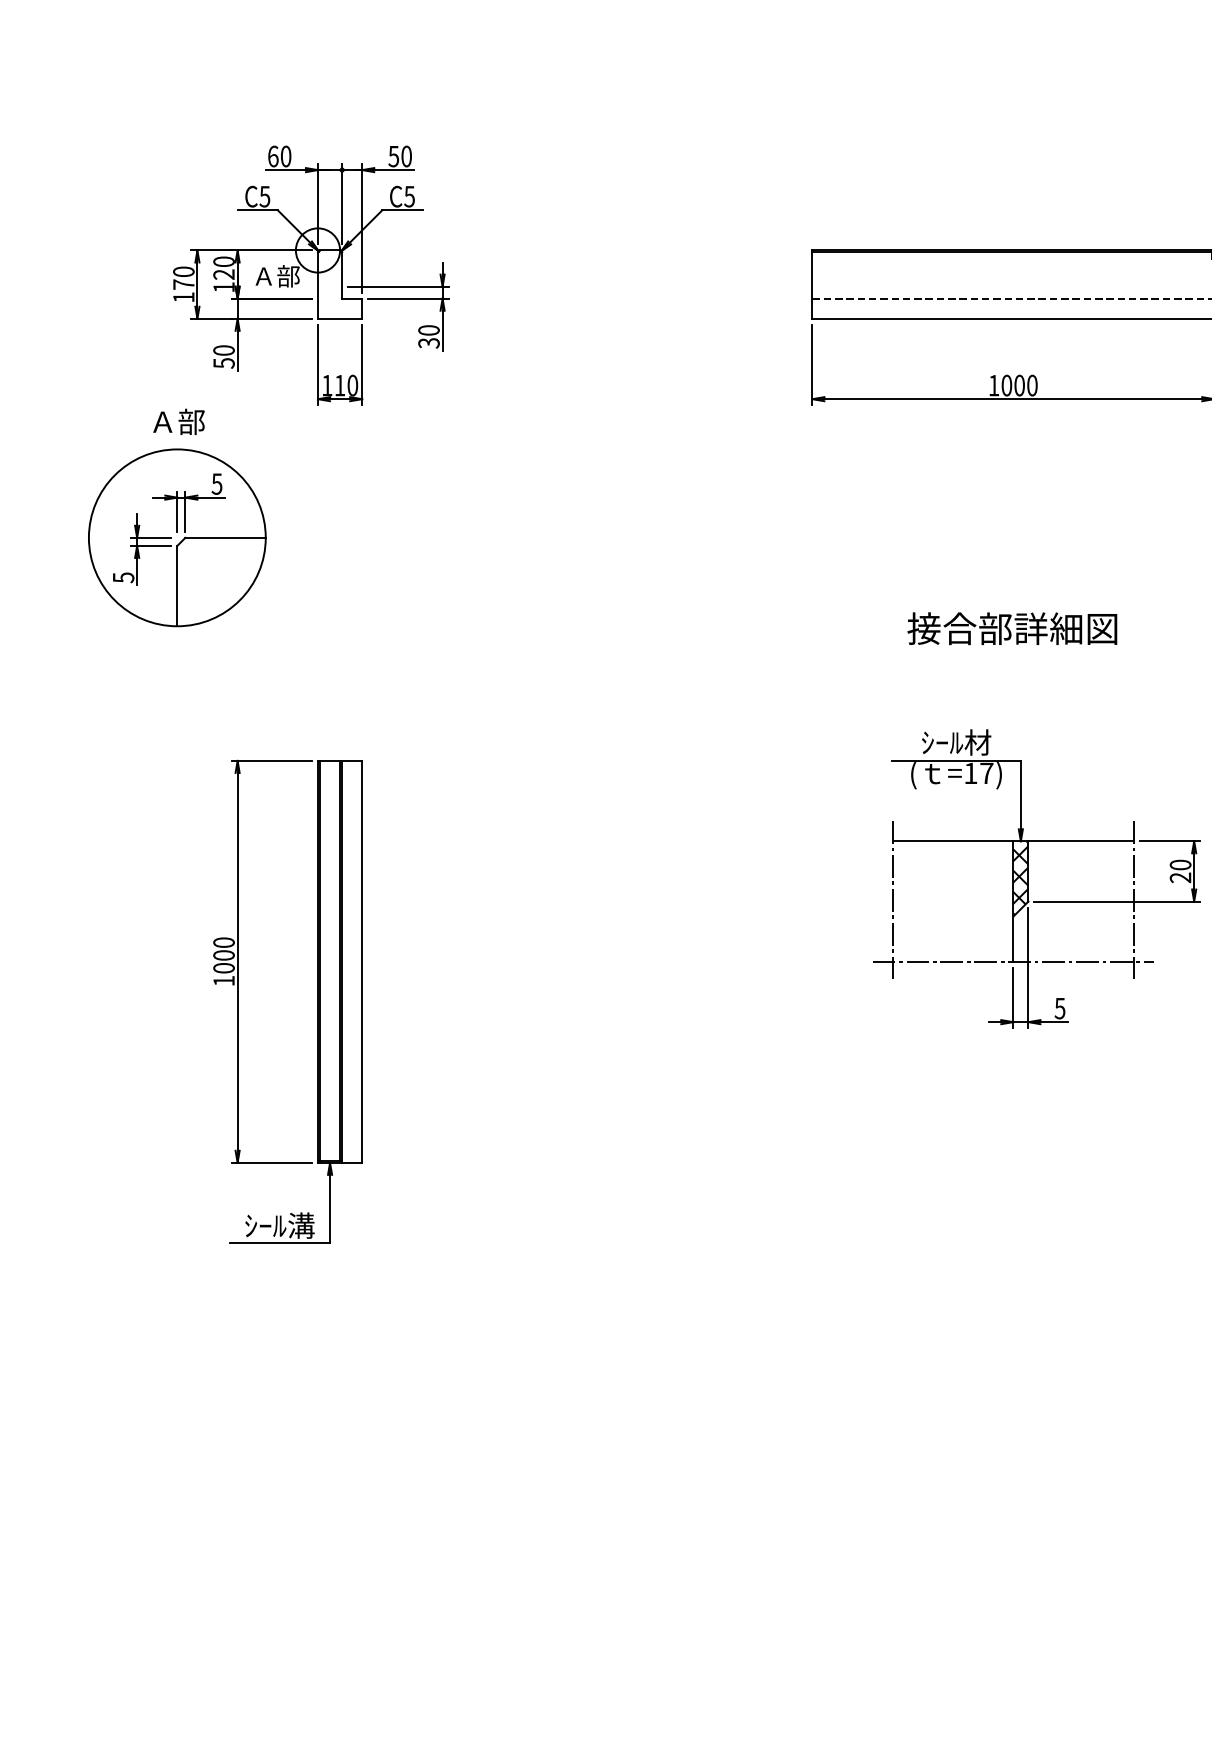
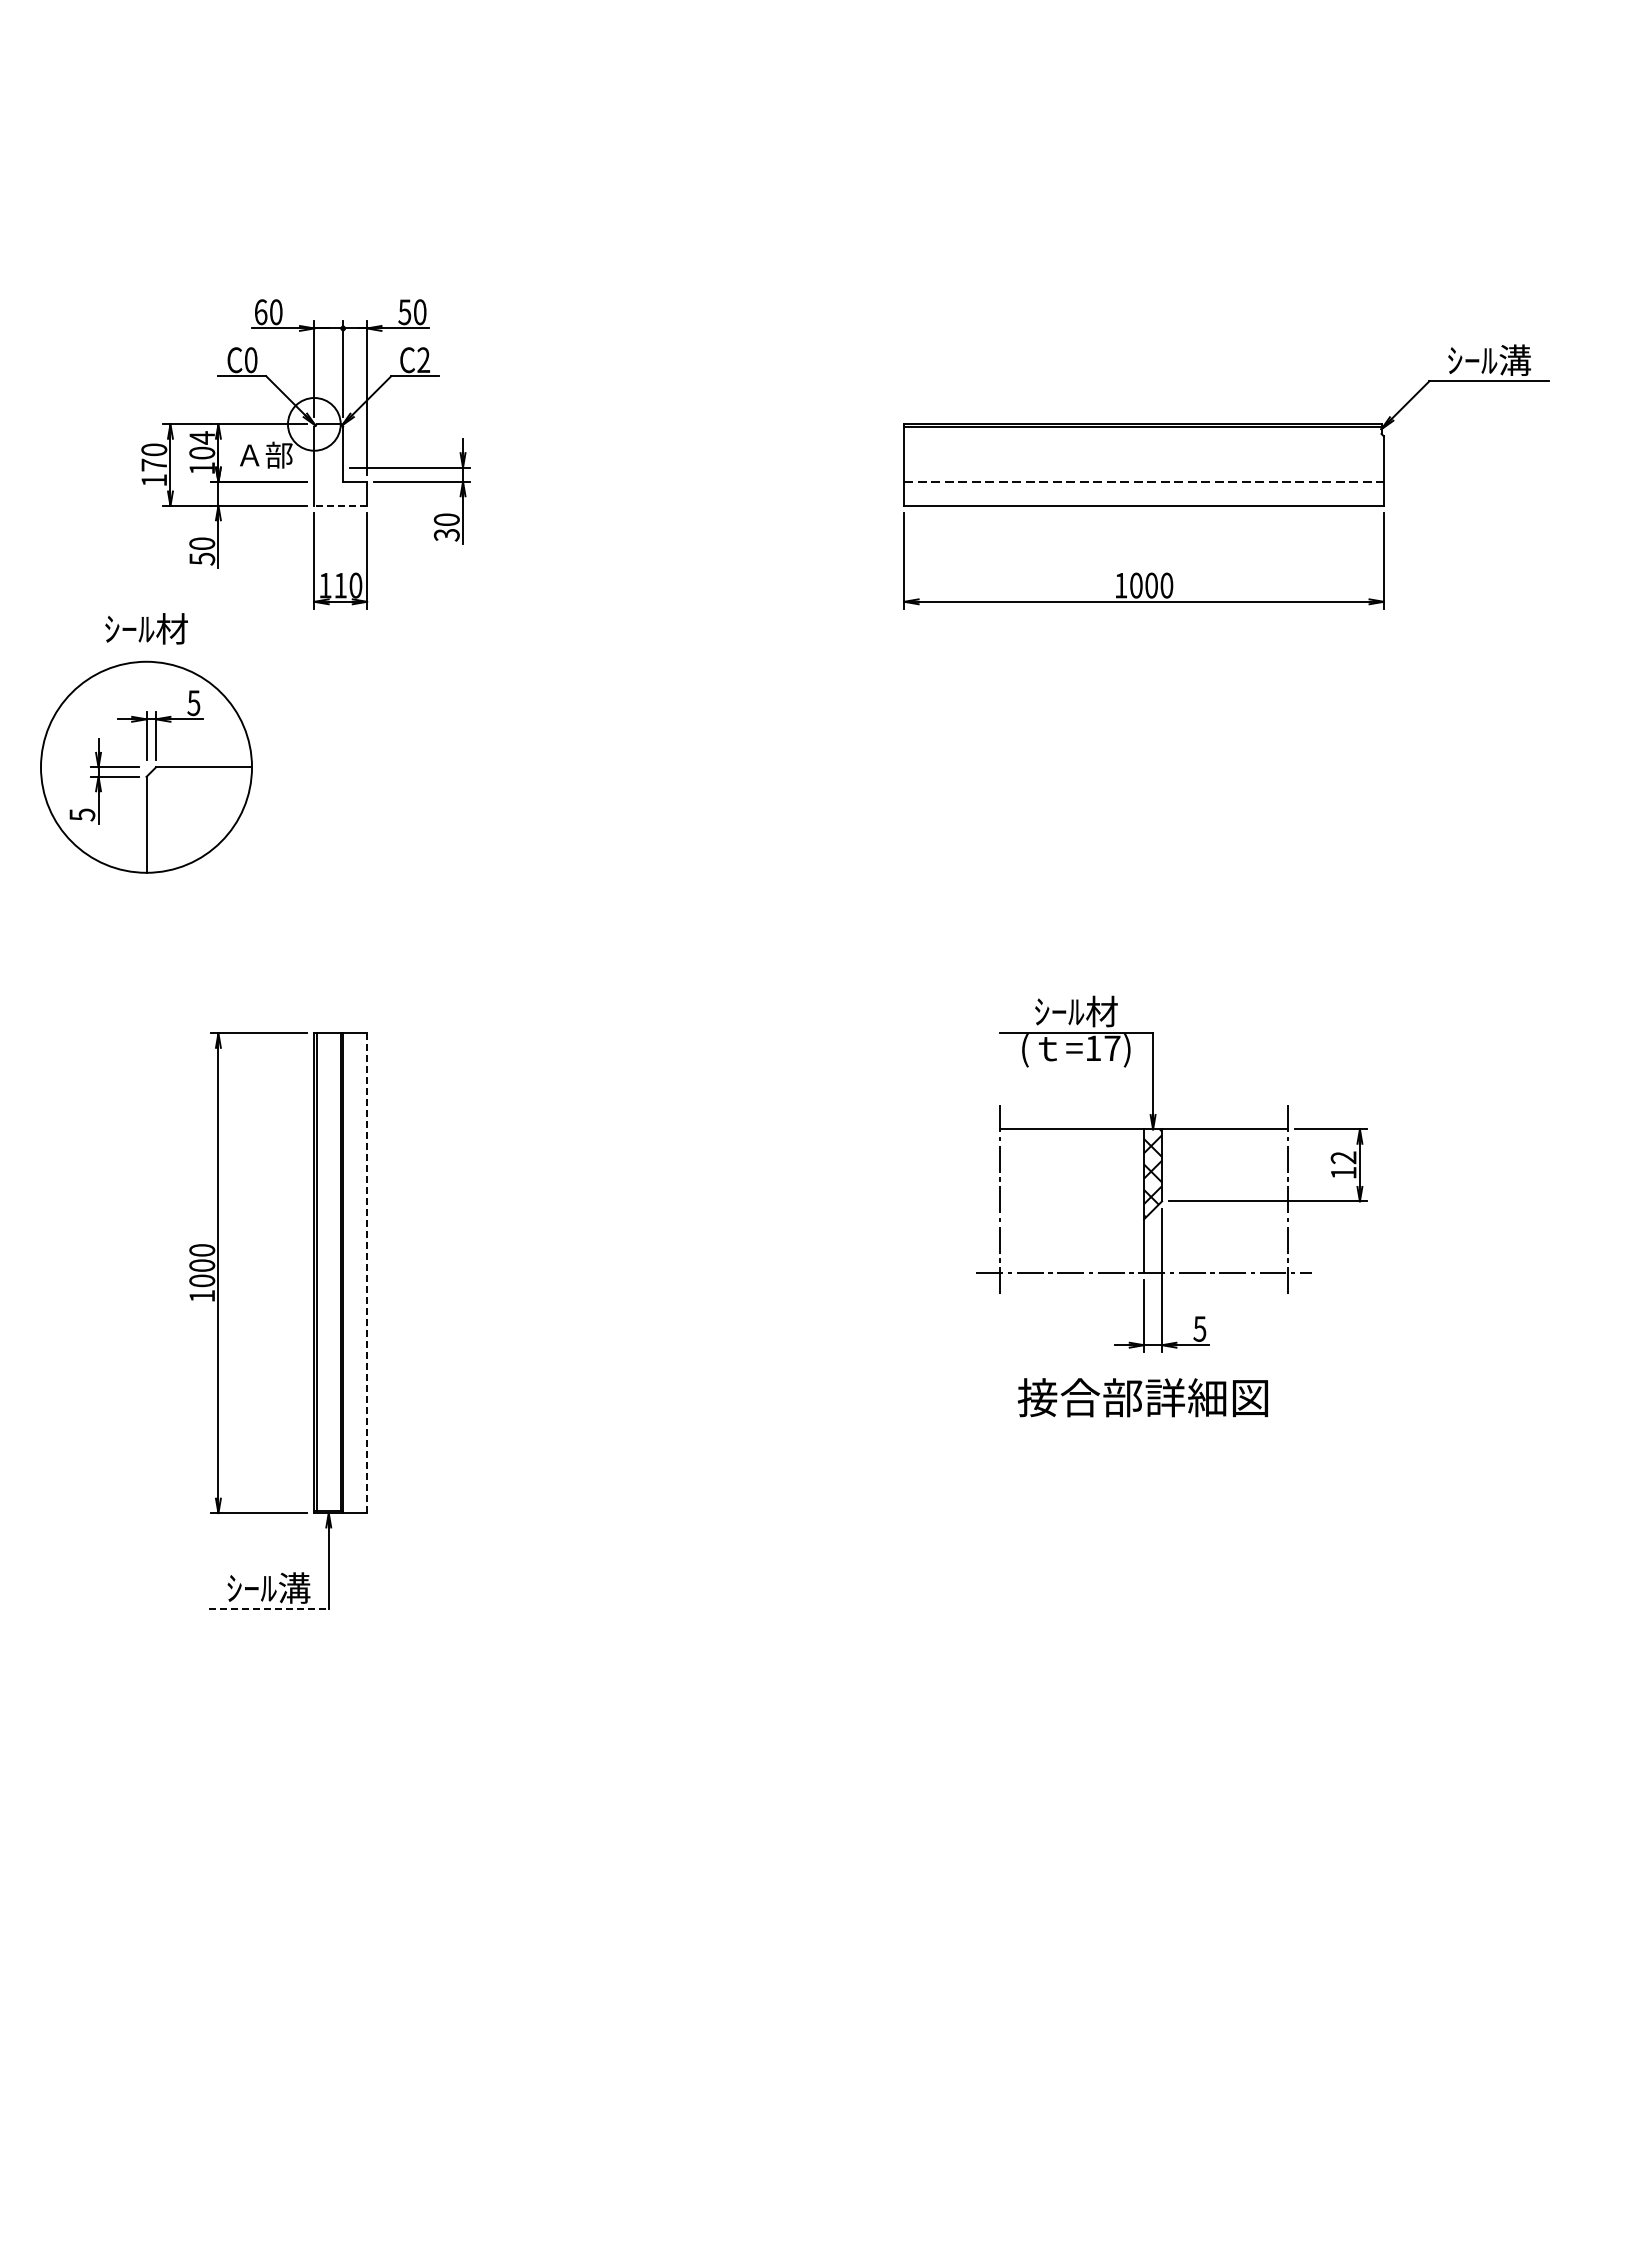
text: (264, 196) -> (250, 360), C5 -> C0
text: (409, 196) -> (423, 360), C5 -> C2
text: (224, 268) -> (202, 445), 120 -> 104
line: (339, 318) -> (340, 505), solid -> dashed
text: (177, 421) -> (146, 628), Ａ部 -> ｼｰﾙ材
text: (1011, 628) -> (1142, 1397), moved
text: (1180, 871) -> (1343, 1165), 20 -> 12
line: (362, 962) -> (367, 1273), solid -> dashed
line: (279, 1243) -> (268, 1609), solid -> dashed

